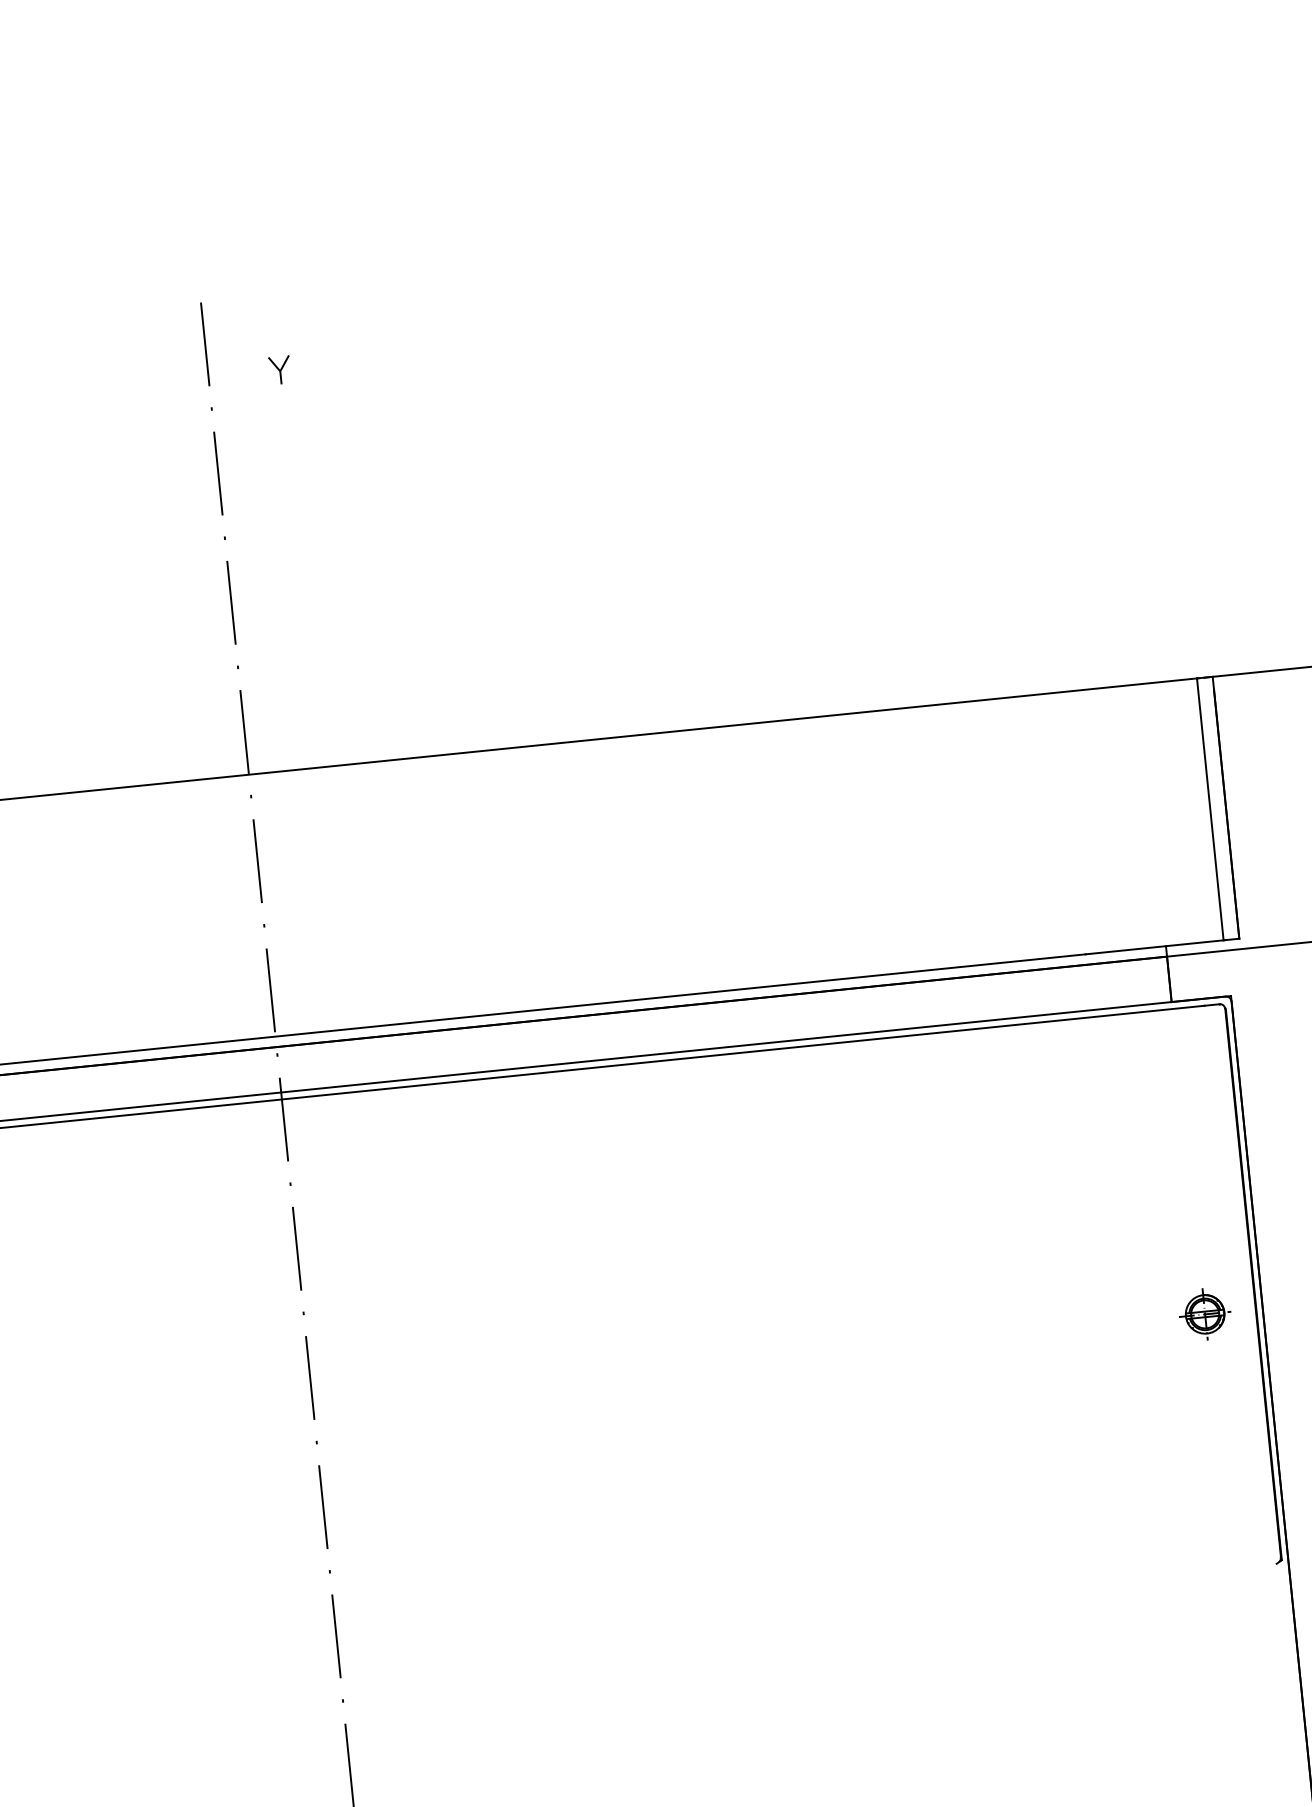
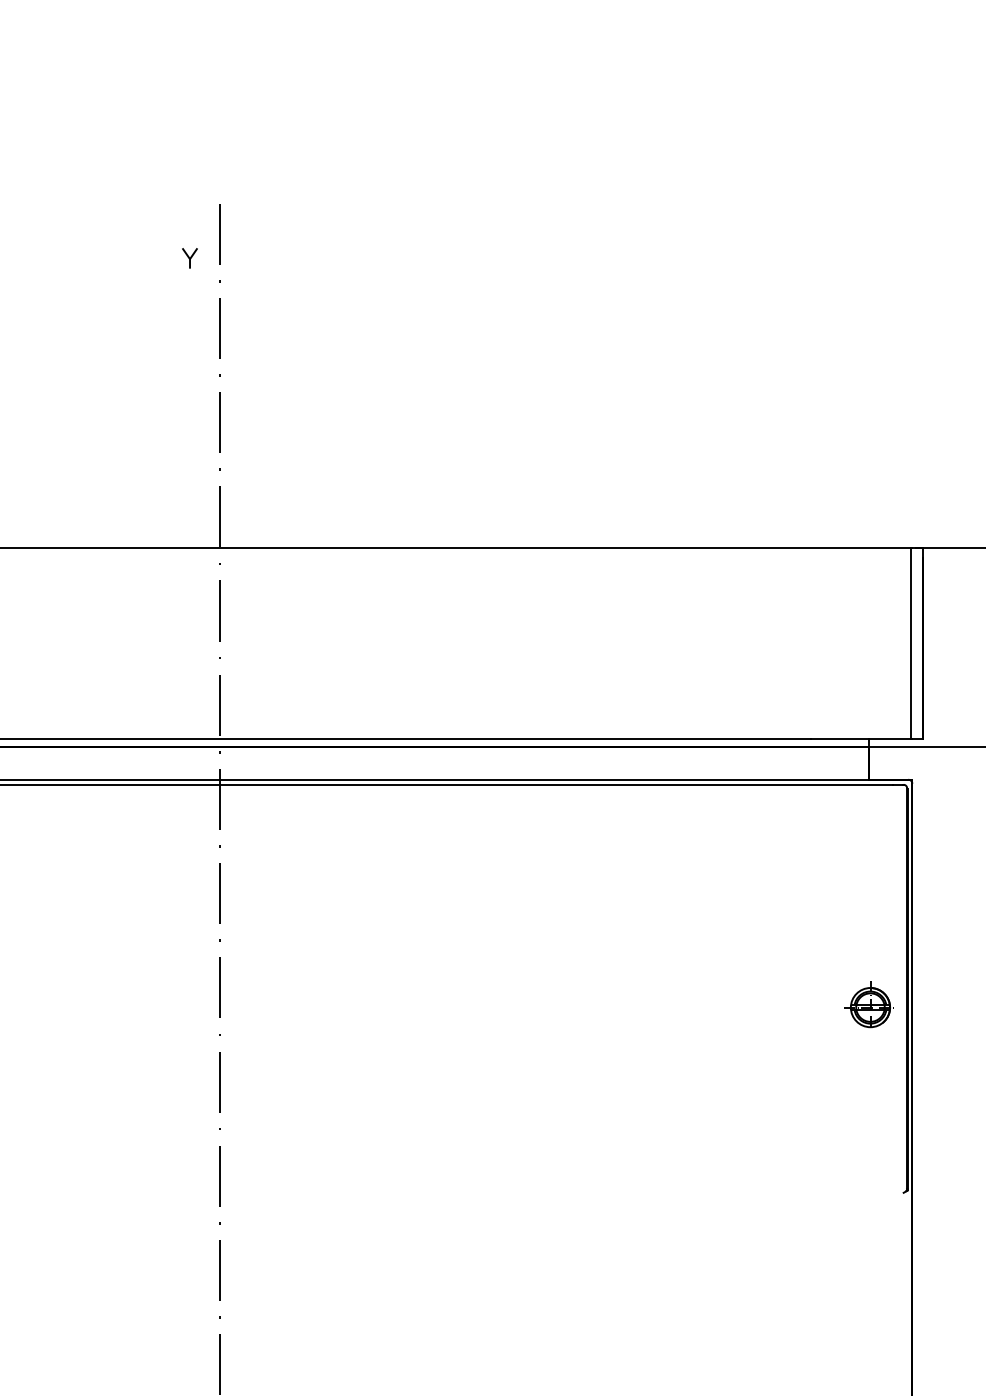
part: (279, 370) -> (189, 258), moved
part: (1203, 1314) -> (869, 1007), size x1.4

